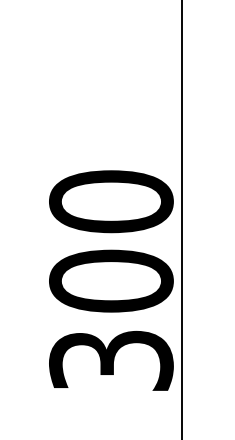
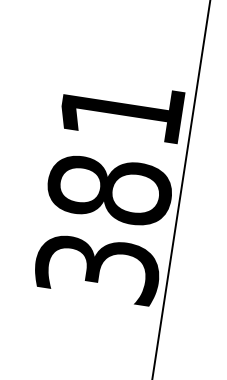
text: (111, 241) -> (115, 150), 300 -> 381

